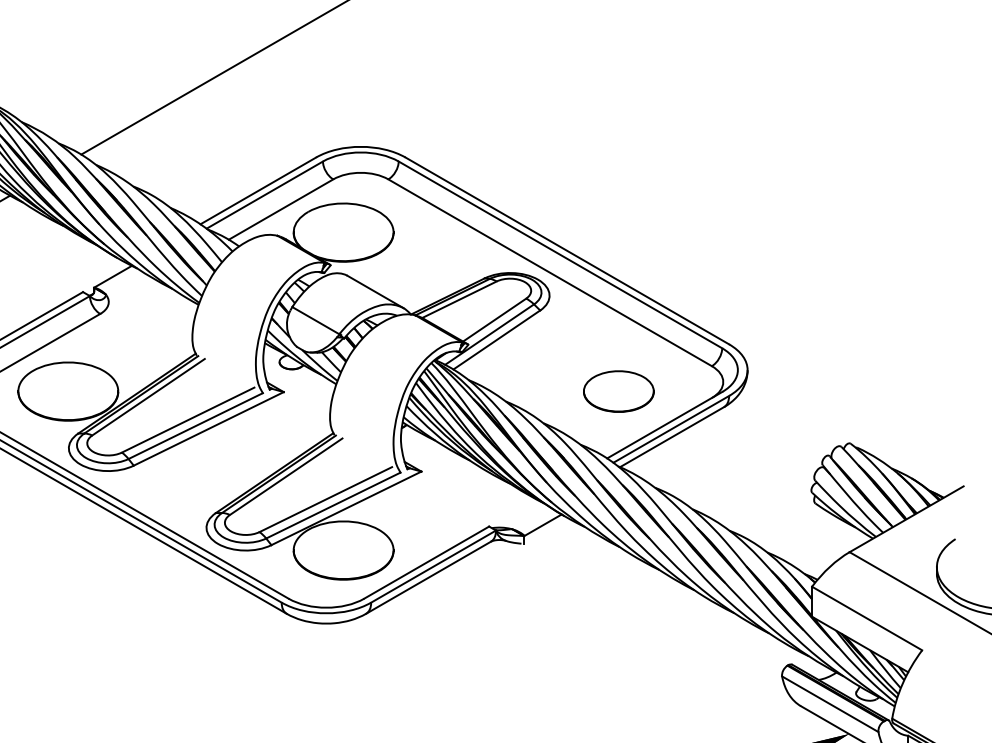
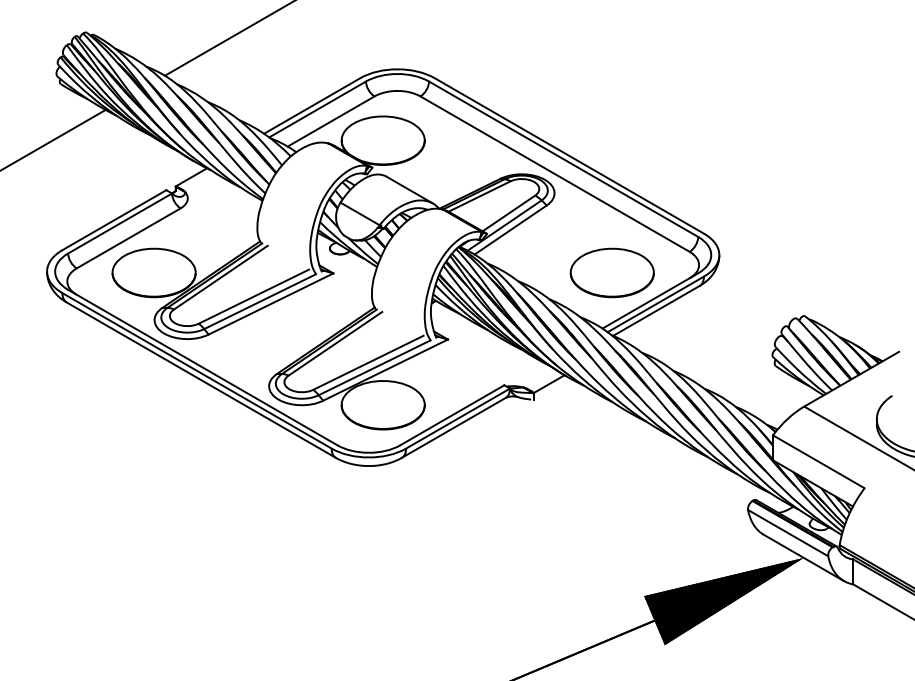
part: (617, 391) -> (611, 272), size x1.43

